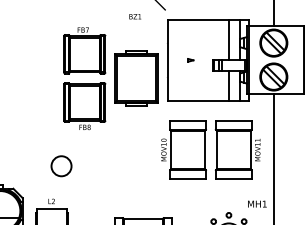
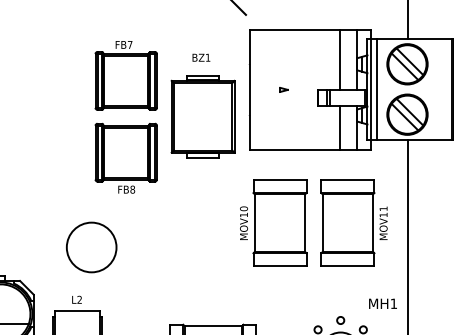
text: (135, 16) -> (201, 57), moved
line: (253, 59) -> (377, 88), added
circle: (61, 165) -> (91, 246), size x1.67

